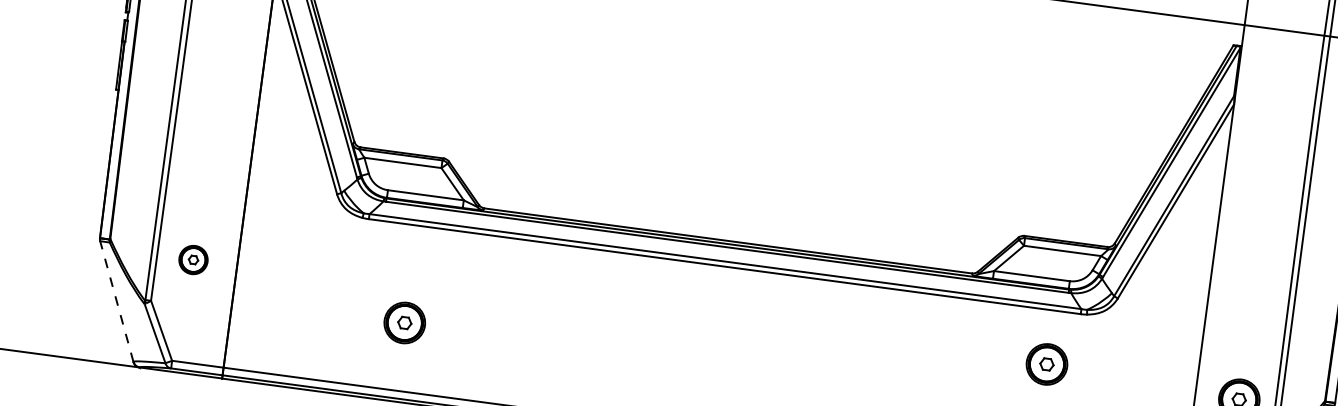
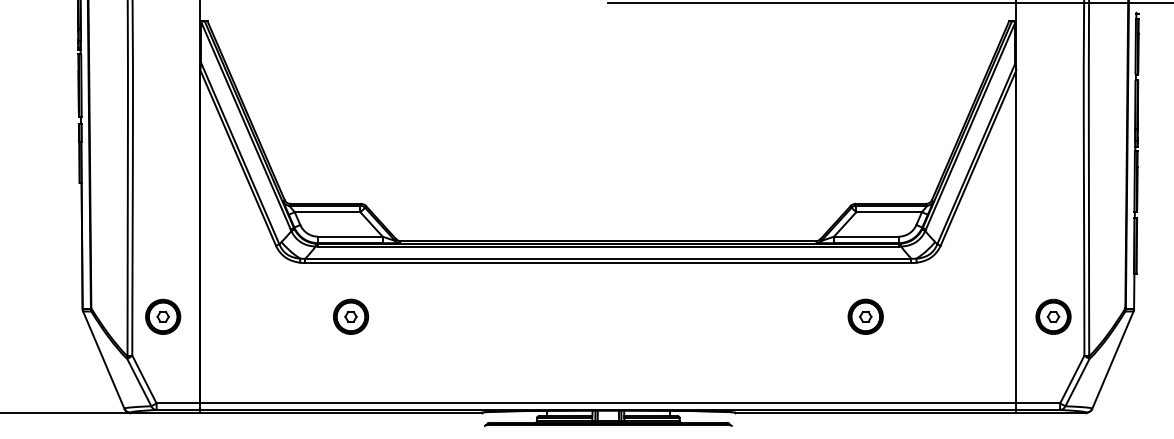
part: (193, 259) -> (163, 316), size x1.43
line: (116, 302) -> (103, 360), dashed -> solid
part: (405, 322) -> (351, 316), moved
part: (1046, 363) -> (865, 316), moved

